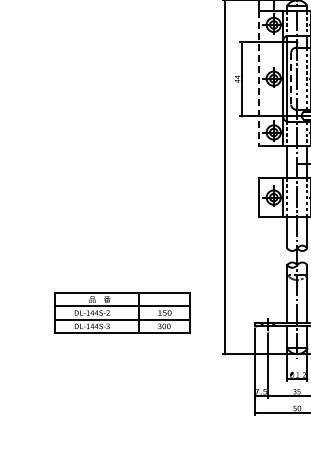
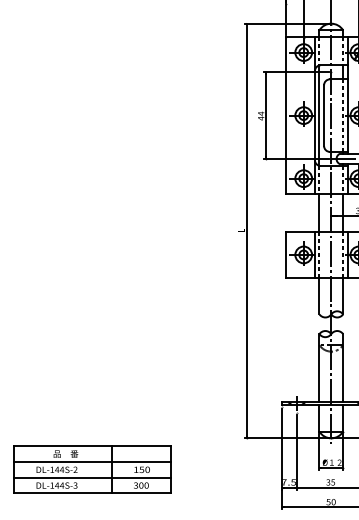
line: (291, 78) -> (324, 115), dashed -> solid
line: (258, 79) -> (285, 116), dashed -> solid
part: (122, 312) -> (92, 469), moved

